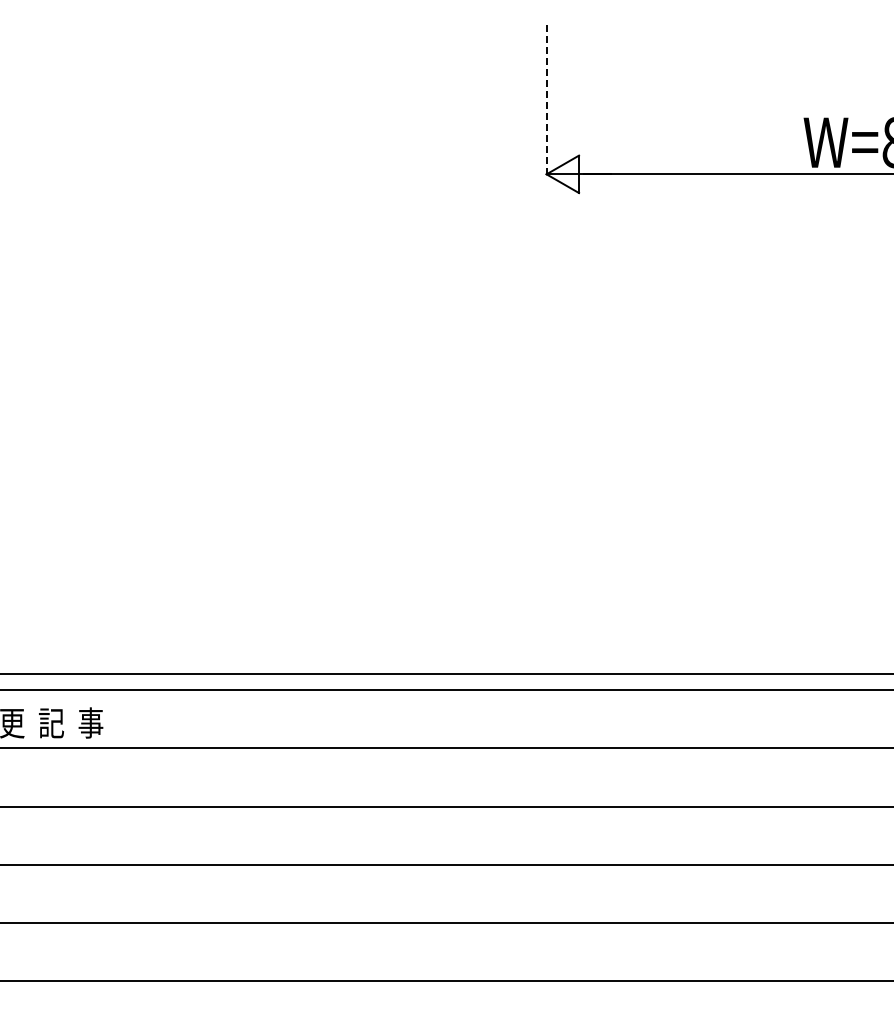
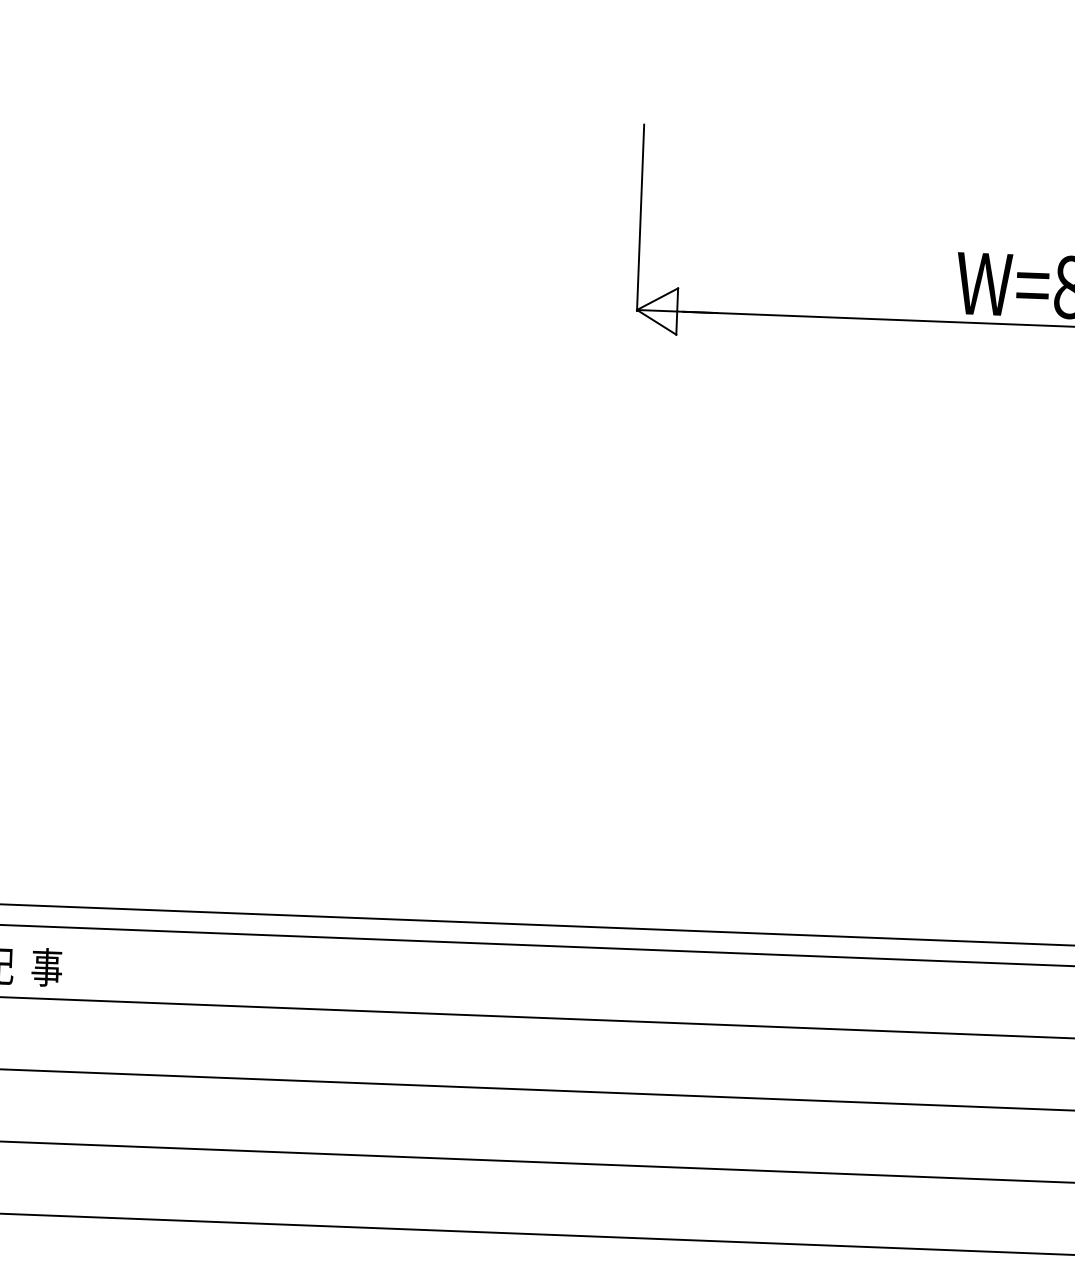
line: (546, 100) -> (640, 218), dashed -> solid

